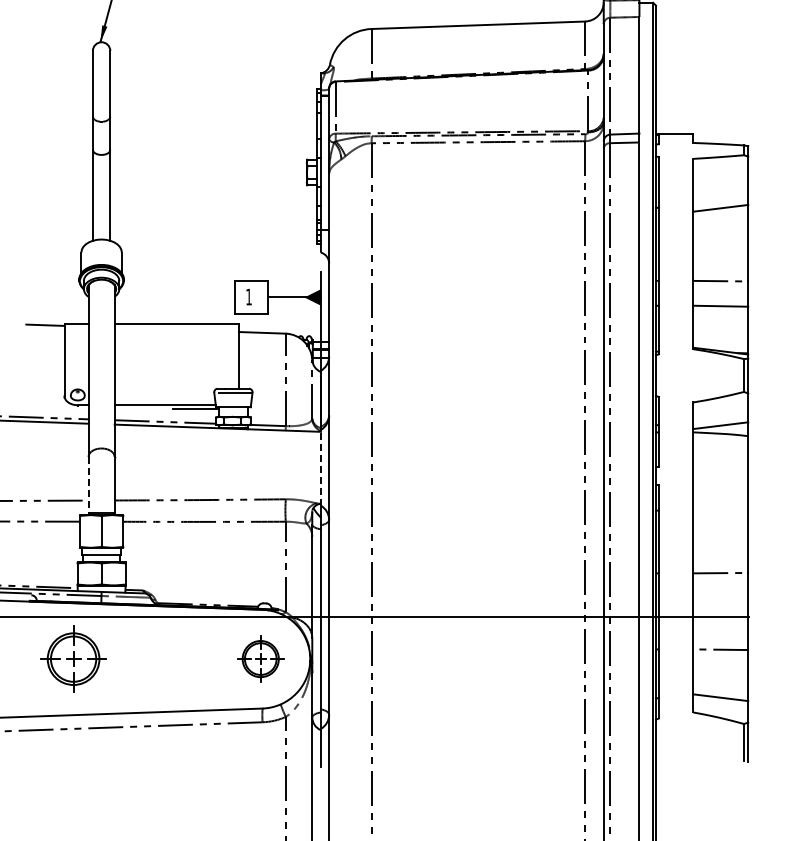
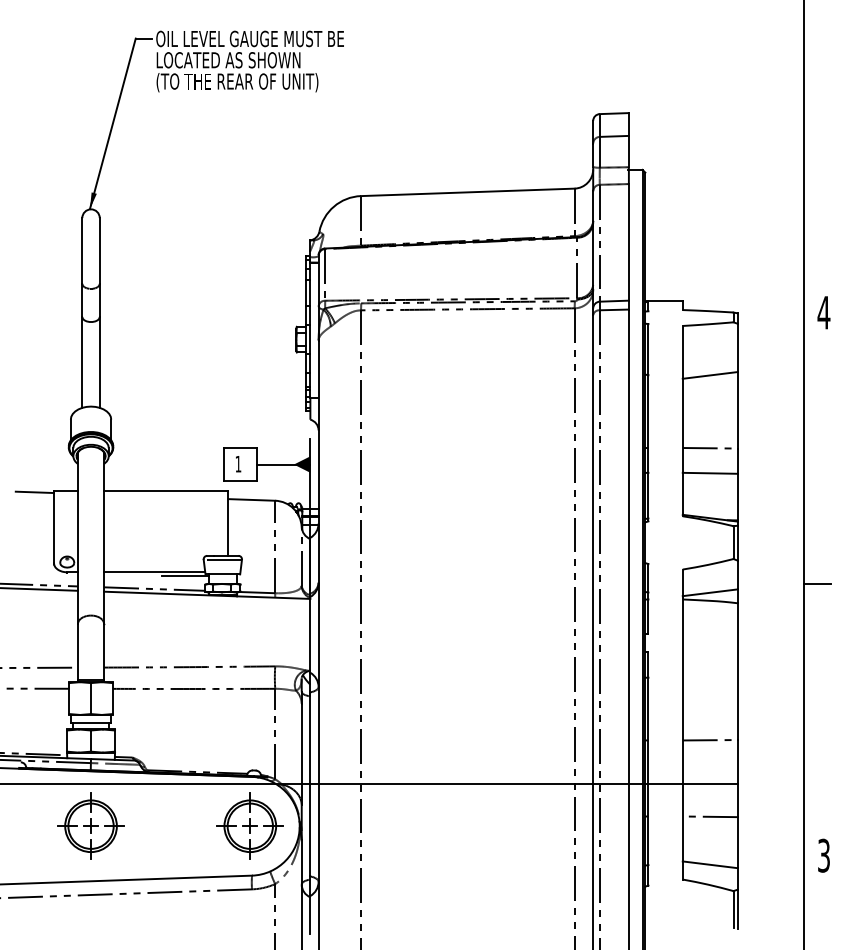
line: (321, 467) -> (310, 634), dashed -> solid
line: (88, 485) -> (77, 652), dashed -> solid
part: (73, 658) -> (90, 825), moved
part: (260, 658) -> (249, 825), size x1.43

